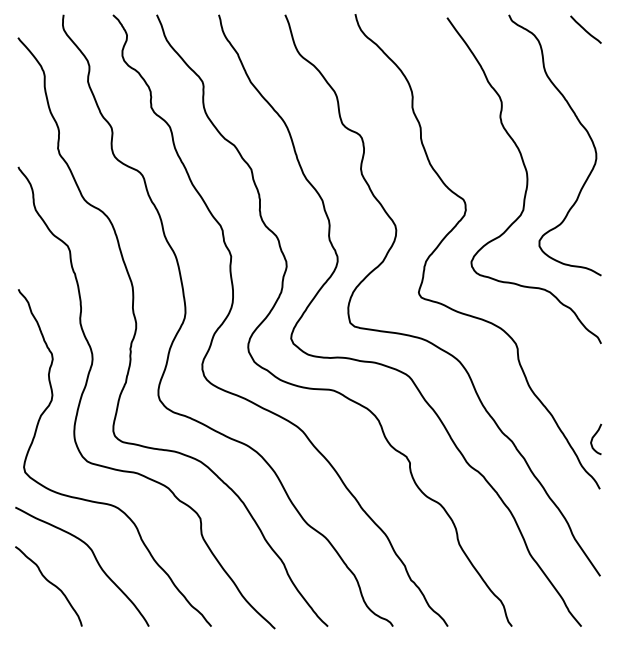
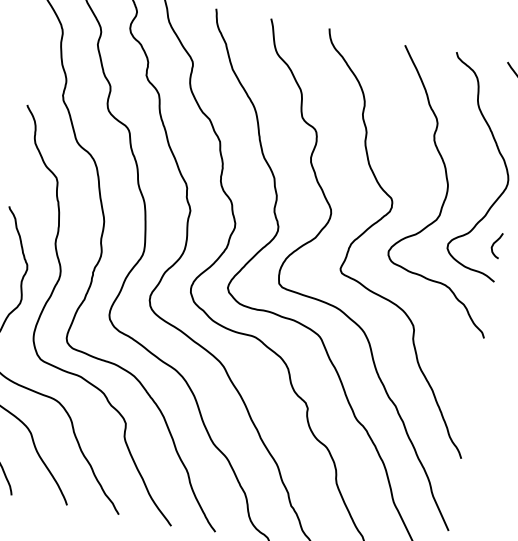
curve: (594, 437) -> (495, 243), moved

